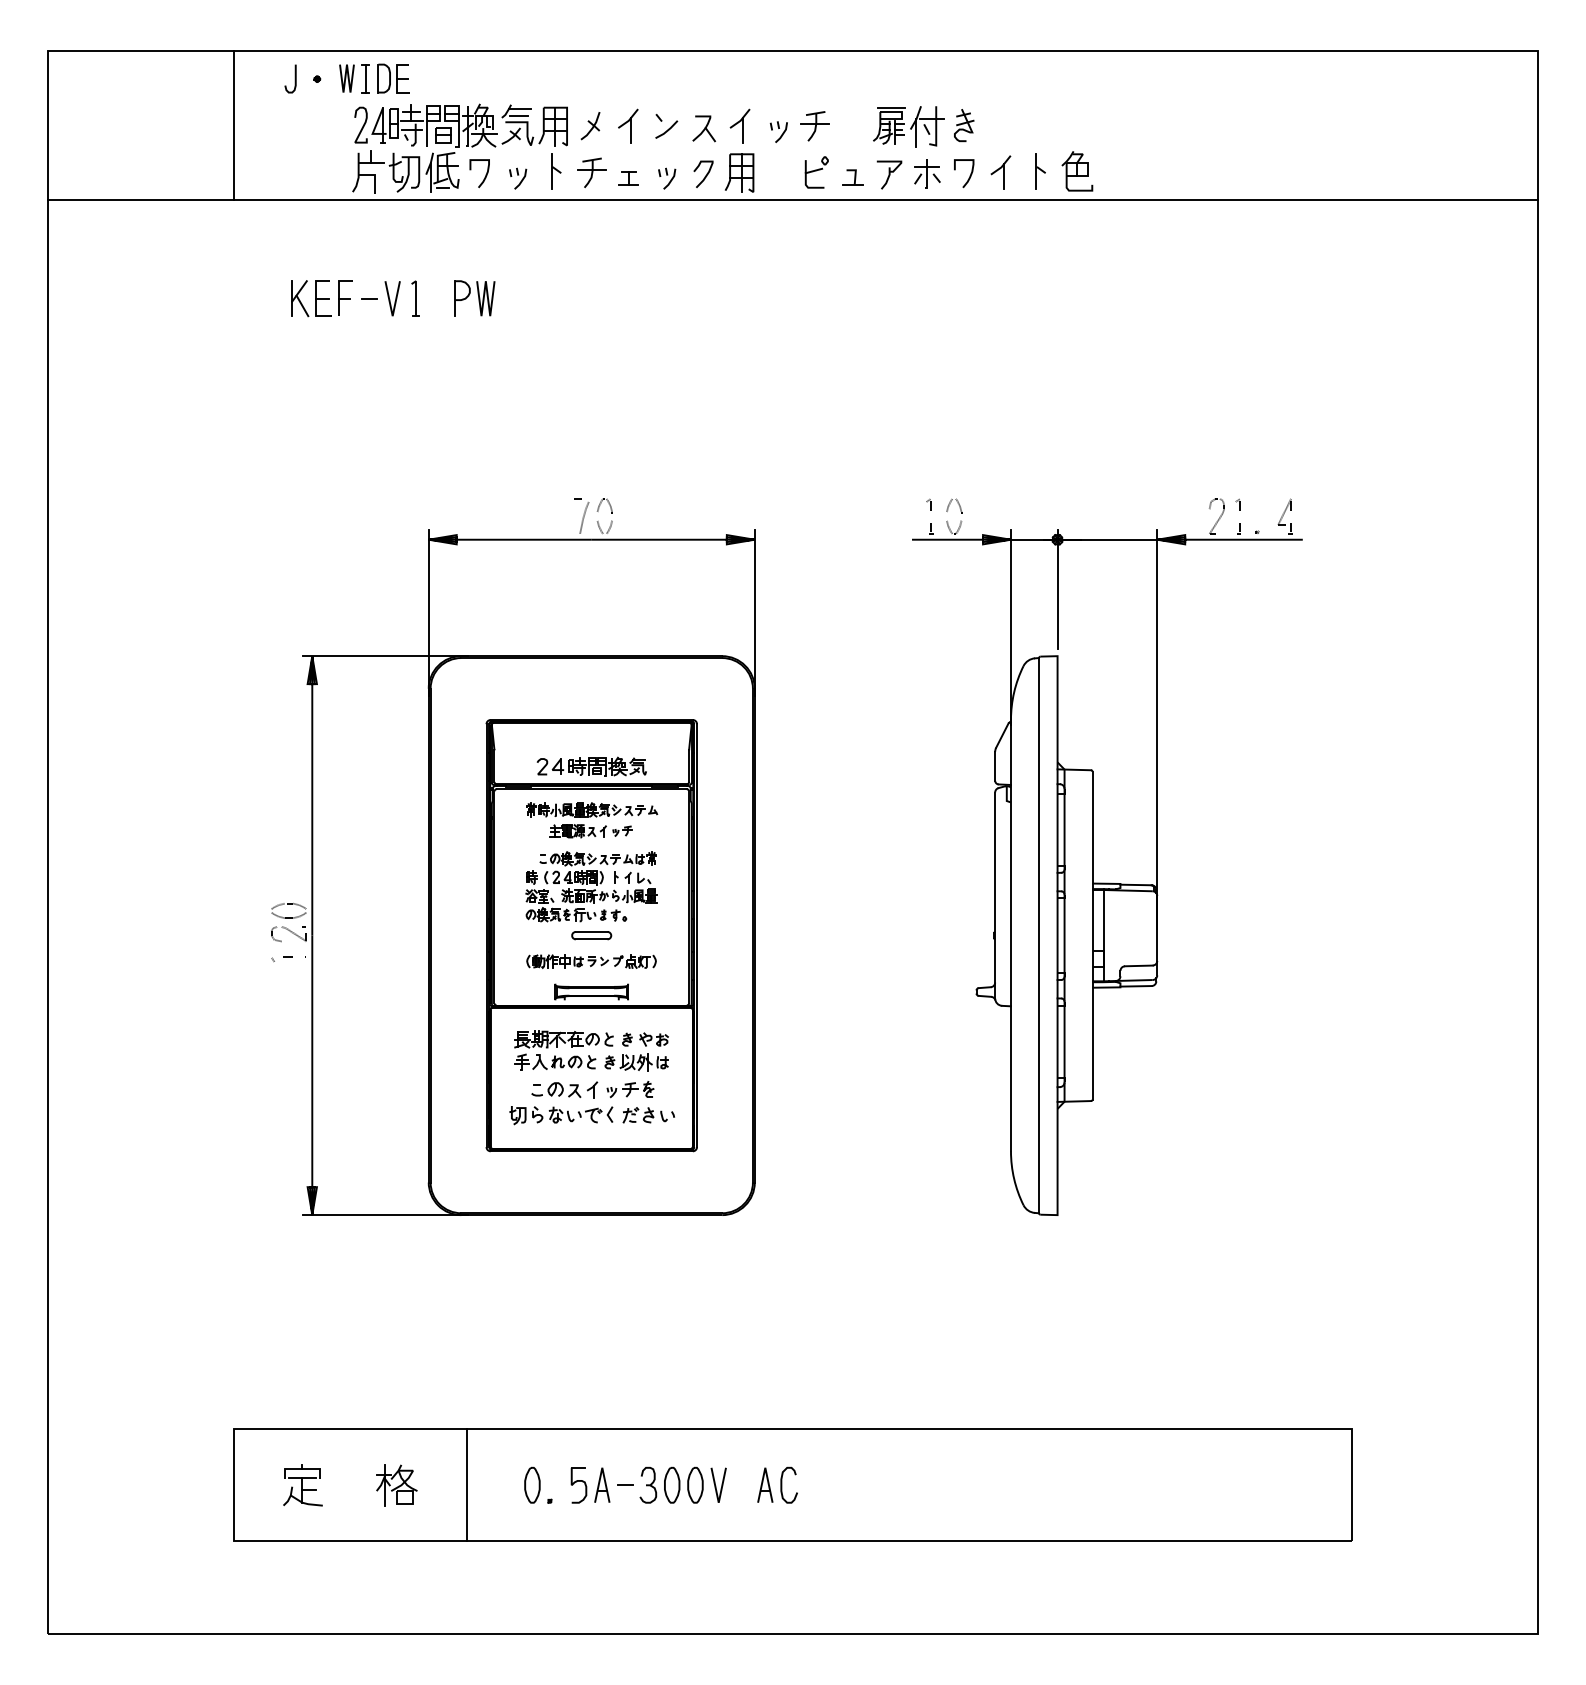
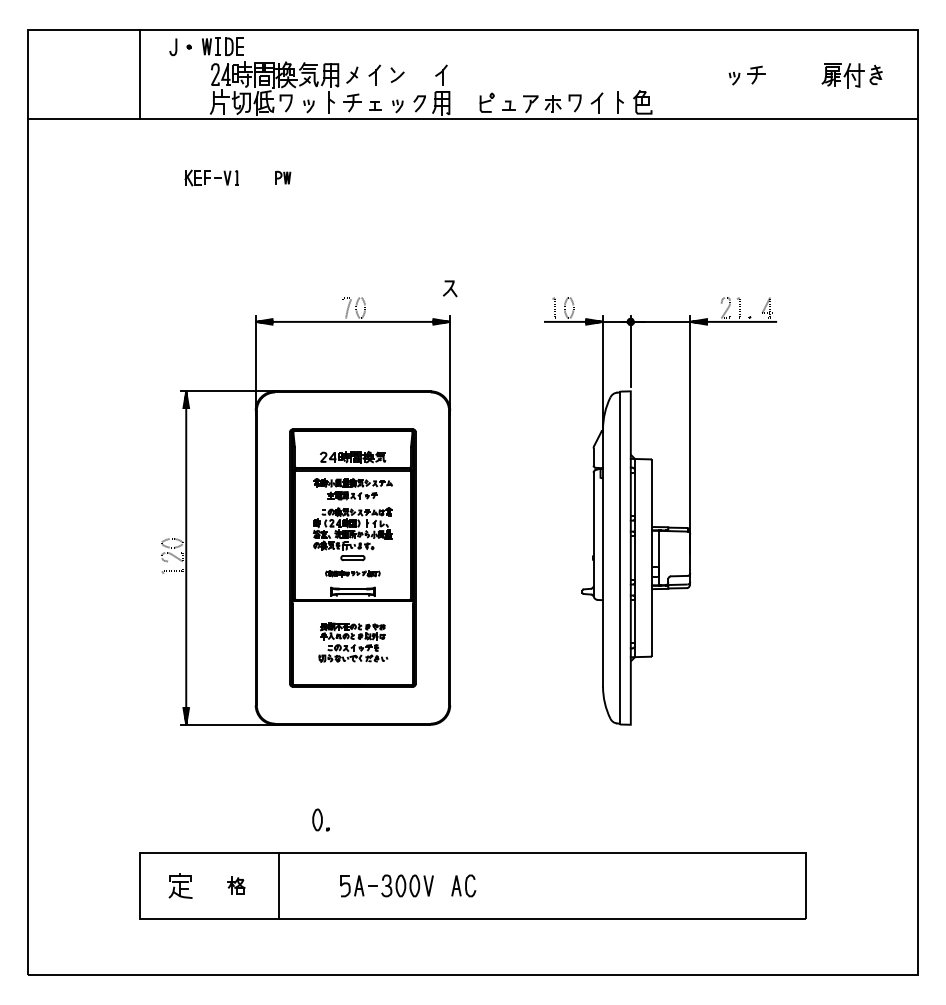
part: (798, 126) -> (746, 75), moved
part: (922, 126) -> (851, 75), moved
part: (703, 128) -> (449, 288), moved
part: (354, 297) -> (211, 177), size x0.7
part: (475, 297) -> (283, 177), size x0.6
part: (590, 961) -> (352, 573), size x0.7
part: (590, 1077) -> (352, 642), size x0.7
part: (396, 1484) -> (236, 885), size x0.7
part: (537, 1484) -> (320, 819), moved

